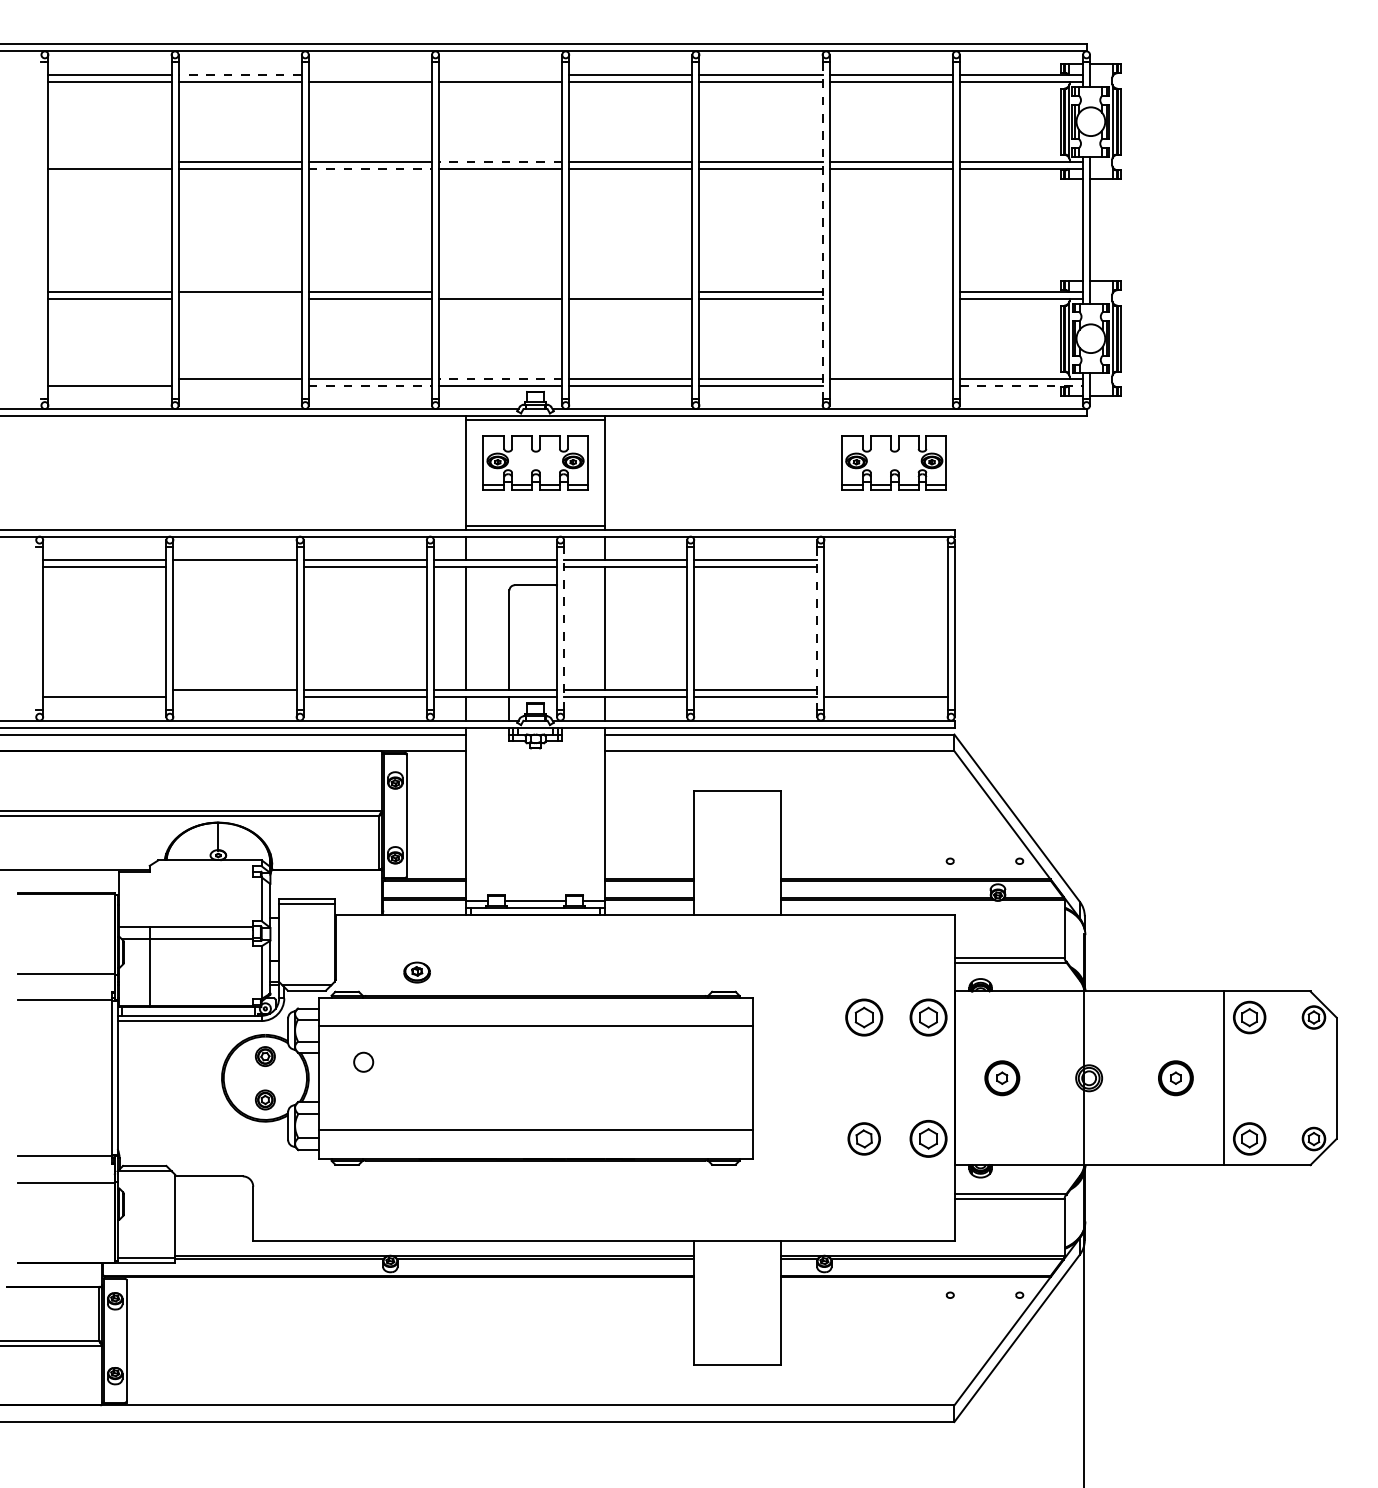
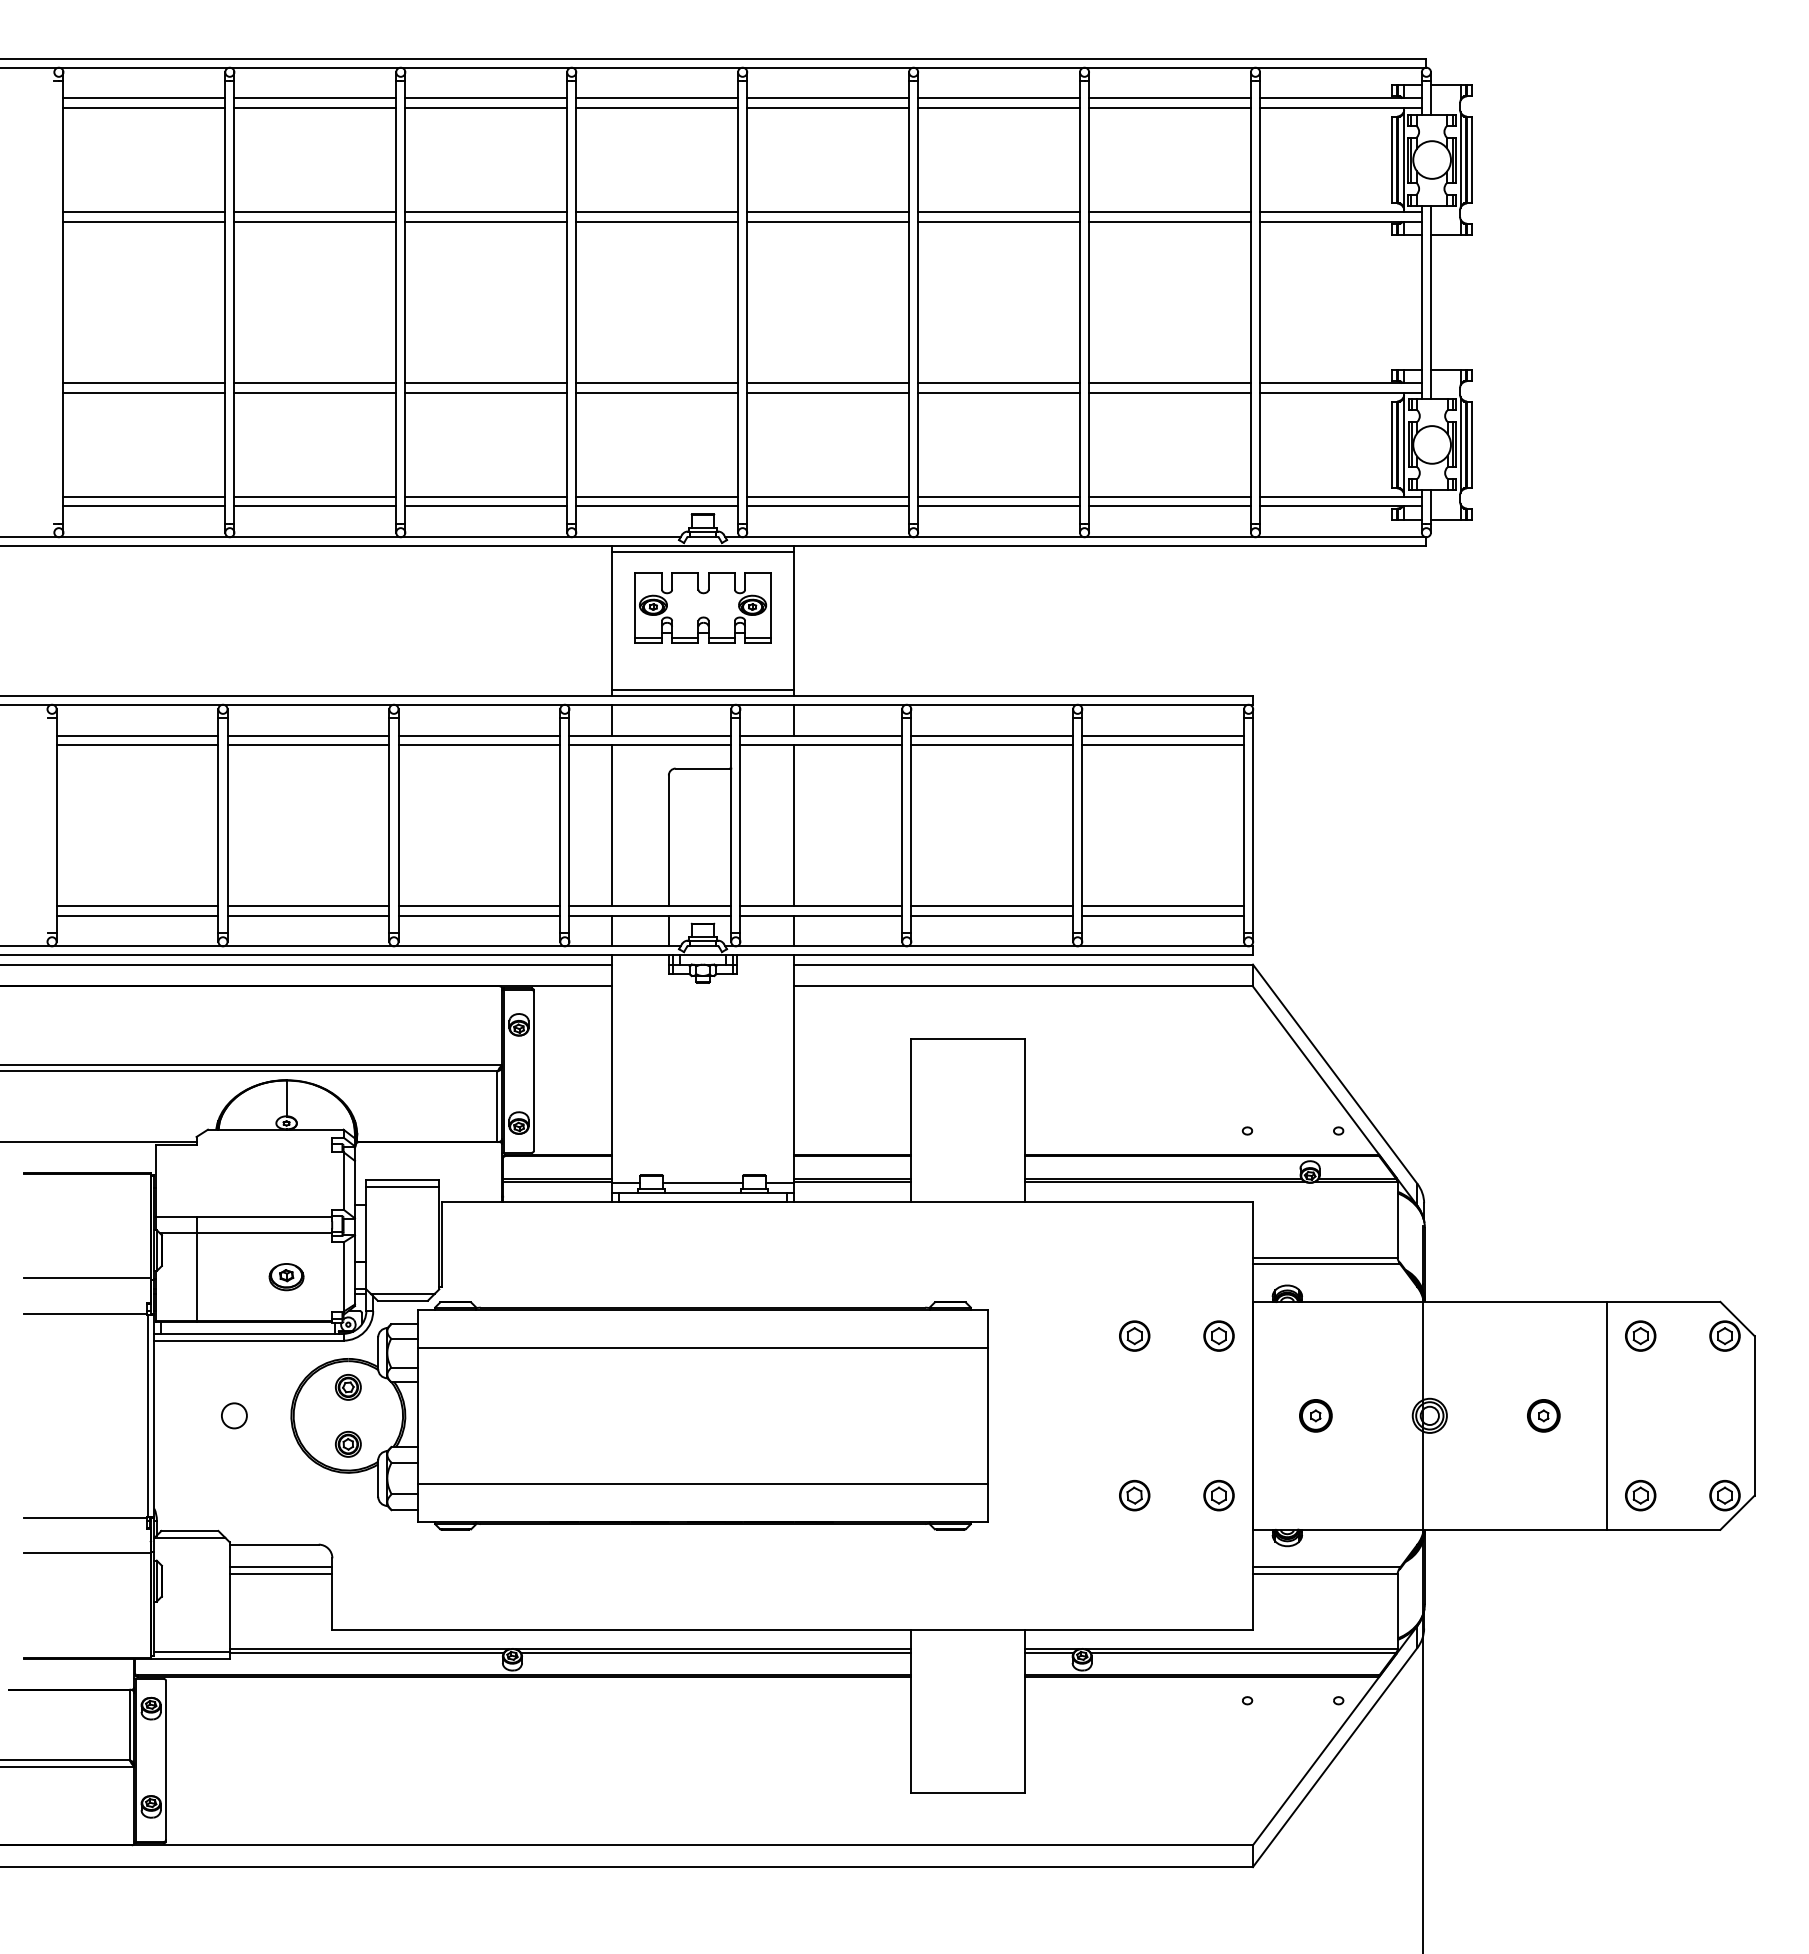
line: (240, 74) -> (315, 98), dashed -> solid
line: (370, 74) -> (486, 98), added
line: (500, 74) -> (657, 98), added
line: (110, 161) -> (144, 212), added
line: (500, 161) -> (657, 212), dashed -> solid
line: (370, 168) -> (486, 221), dashed -> solid
line: (822, 230) -> (1079, 302), dashed -> solid
line: (500, 291) -> (657, 383), added
line: (631, 291) -> (828, 383), added
line: (890, 291) -> (1169, 383), added
line: (240, 298) -> (315, 392), added
line: (890, 298) -> (1169, 392), added
line: (110, 378) -> (144, 497), added
line: (500, 378) -> (657, 497), dashed -> solid
line: (240, 385) -> (315, 506), added
line: (370, 385) -> (486, 506), dashed -> solid
line: (890, 385) -> (1169, 506), added
line: (1021, 385) -> (1340, 506), dashed -> solid
part: (893, 462) -> (1173, 607), removed
line: (886, 560) -> (1163, 735), added
line: (235, 566) -> (308, 744), added
line: (886, 566) -> (1163, 744), added
line: (564, 628) -> (740, 825), dashed -> solid
line: (817, 629) -> (1073, 826), dashed -> solid
line: (104, 690) -> (137, 906), added
line: (886, 690) -> (1163, 906), added
line: (235, 697) -> (308, 915), added
part: (417, 972) -> (286, 1277), moved
part: (864, 1017) -> (1134, 1335), size x0.62
part: (928, 1017) -> (1218, 1335), size x0.62
part: (1249, 1017) -> (1640, 1335), size x0.71
circle: (363, 1062) -> (234, 1415), moved
part: (1002, 1078) -> (1315, 1415), size x0.71
part: (1175, 1078) -> (1543, 1415), size x0.71
part: (864, 1138) -> (1134, 1495), size x0.71
part: (928, 1138) -> (1218, 1495), size x0.62
part: (1249, 1138) -> (1640, 1495), size x0.71
line: (213, 1193) -> (280, 1567), added
line: (213, 1198) -> (280, 1573), added

